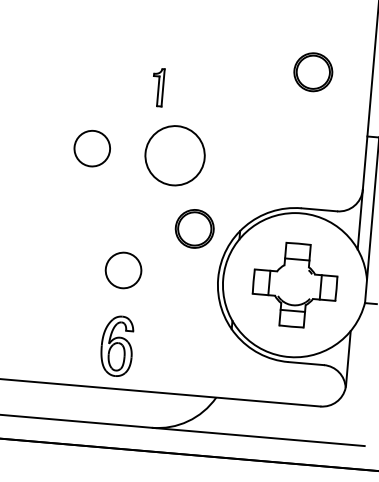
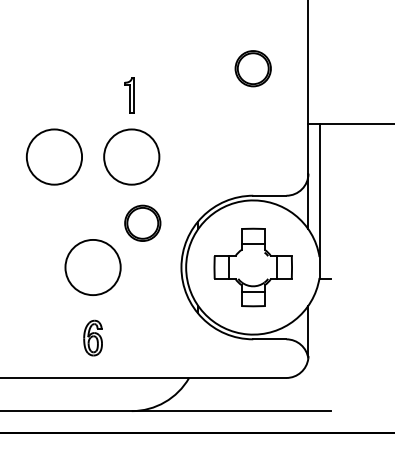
part: (158, 87) -> (129, 95), moved
circle: (92, 148) -> (54, 156), size x1.67
part: (194, 227) -> (142, 222), moved
circle: (122, 270) -> (92, 267), size x1.67
part: (116, 345) -> (92, 337), size x0.62

